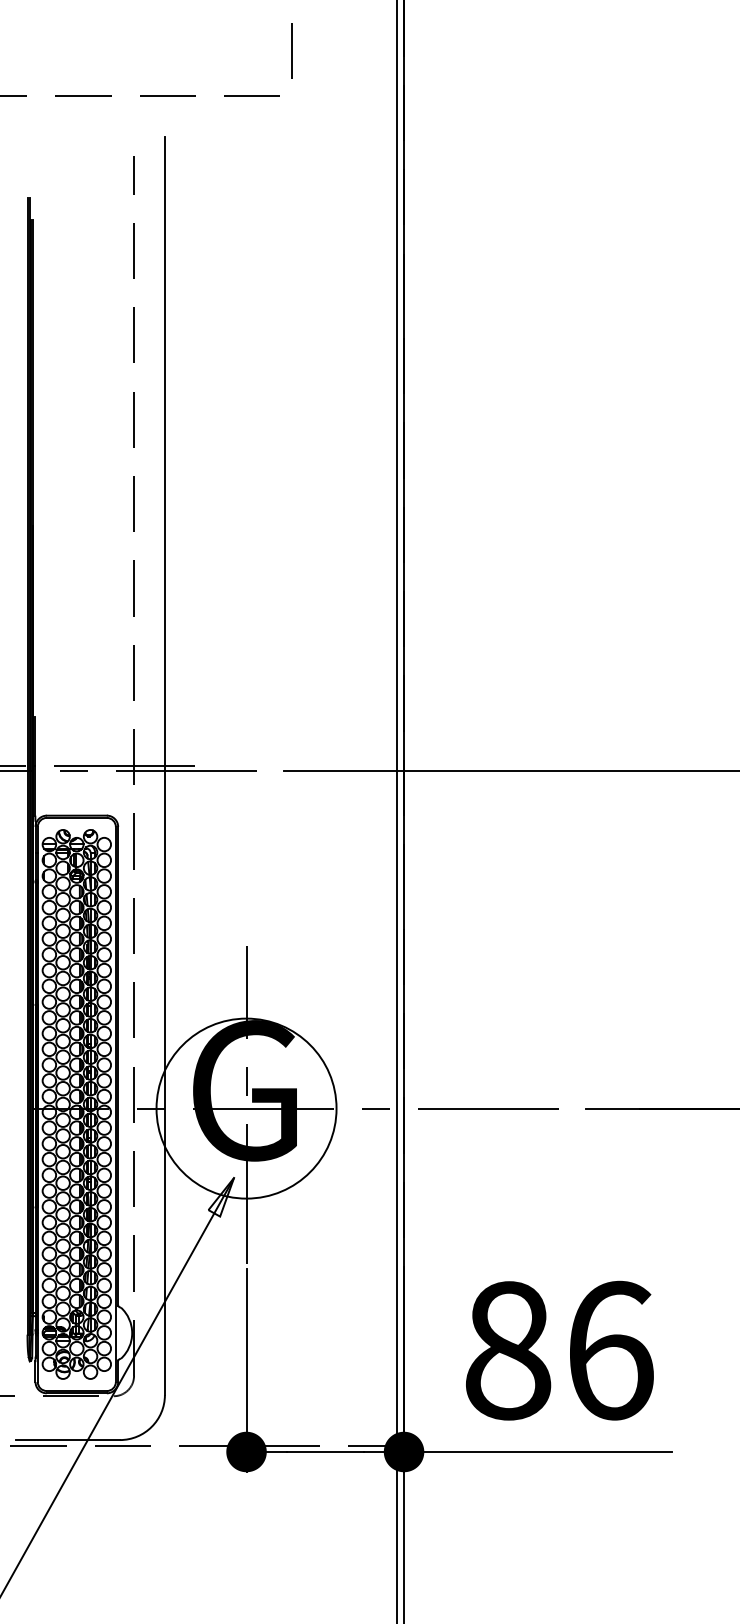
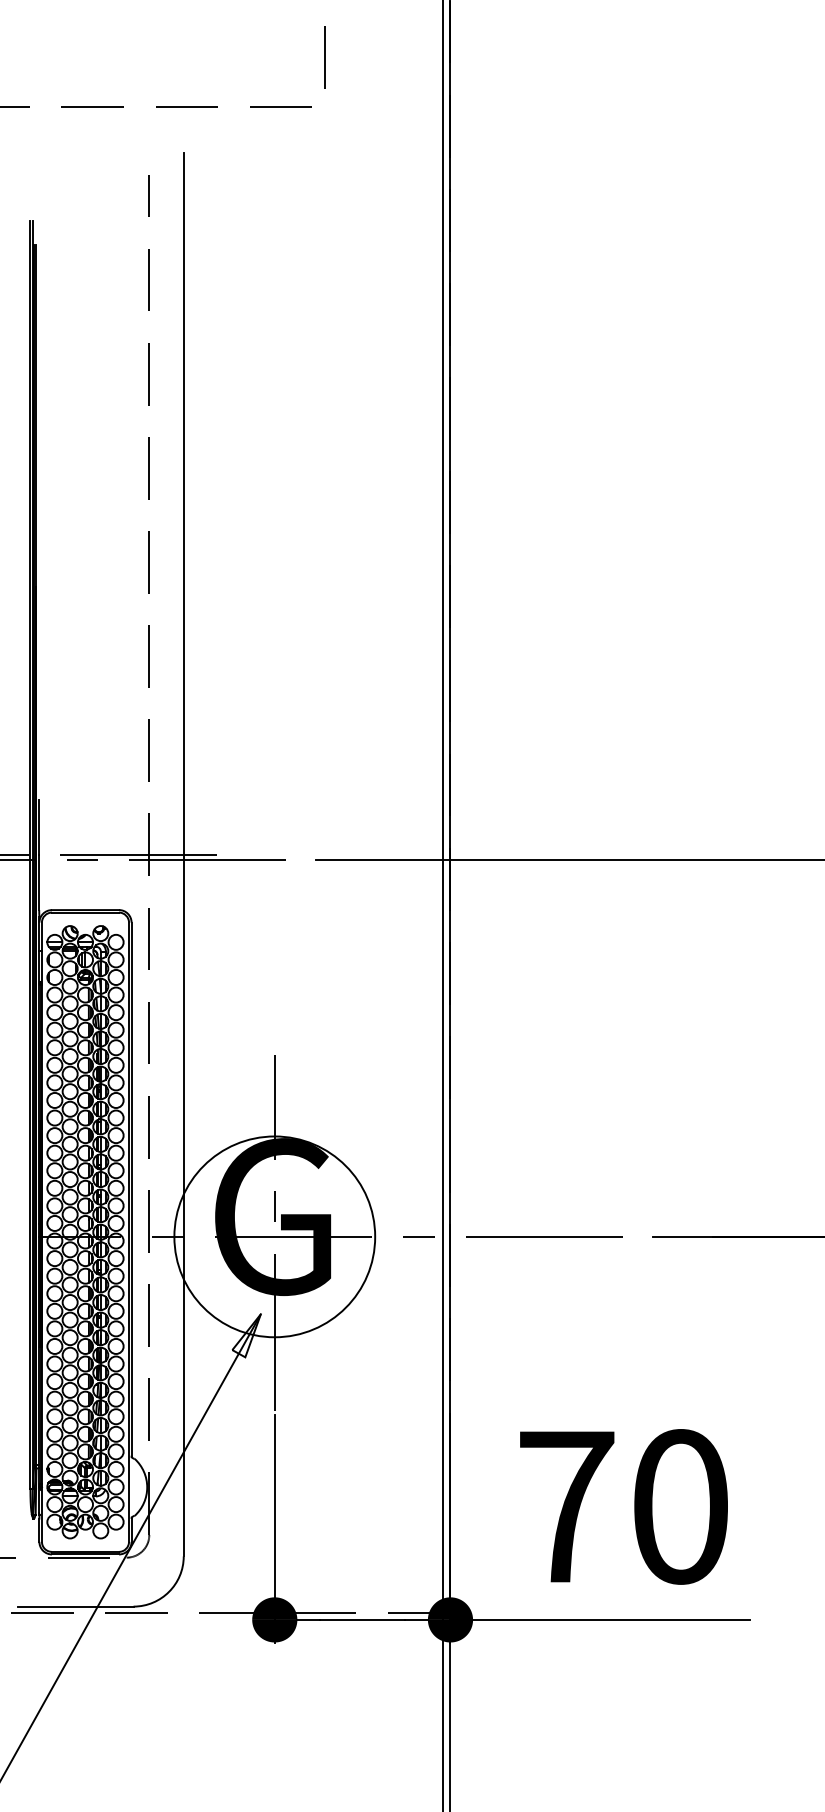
text: (559, 1350) -> (623, 1506), 86 -> 70

